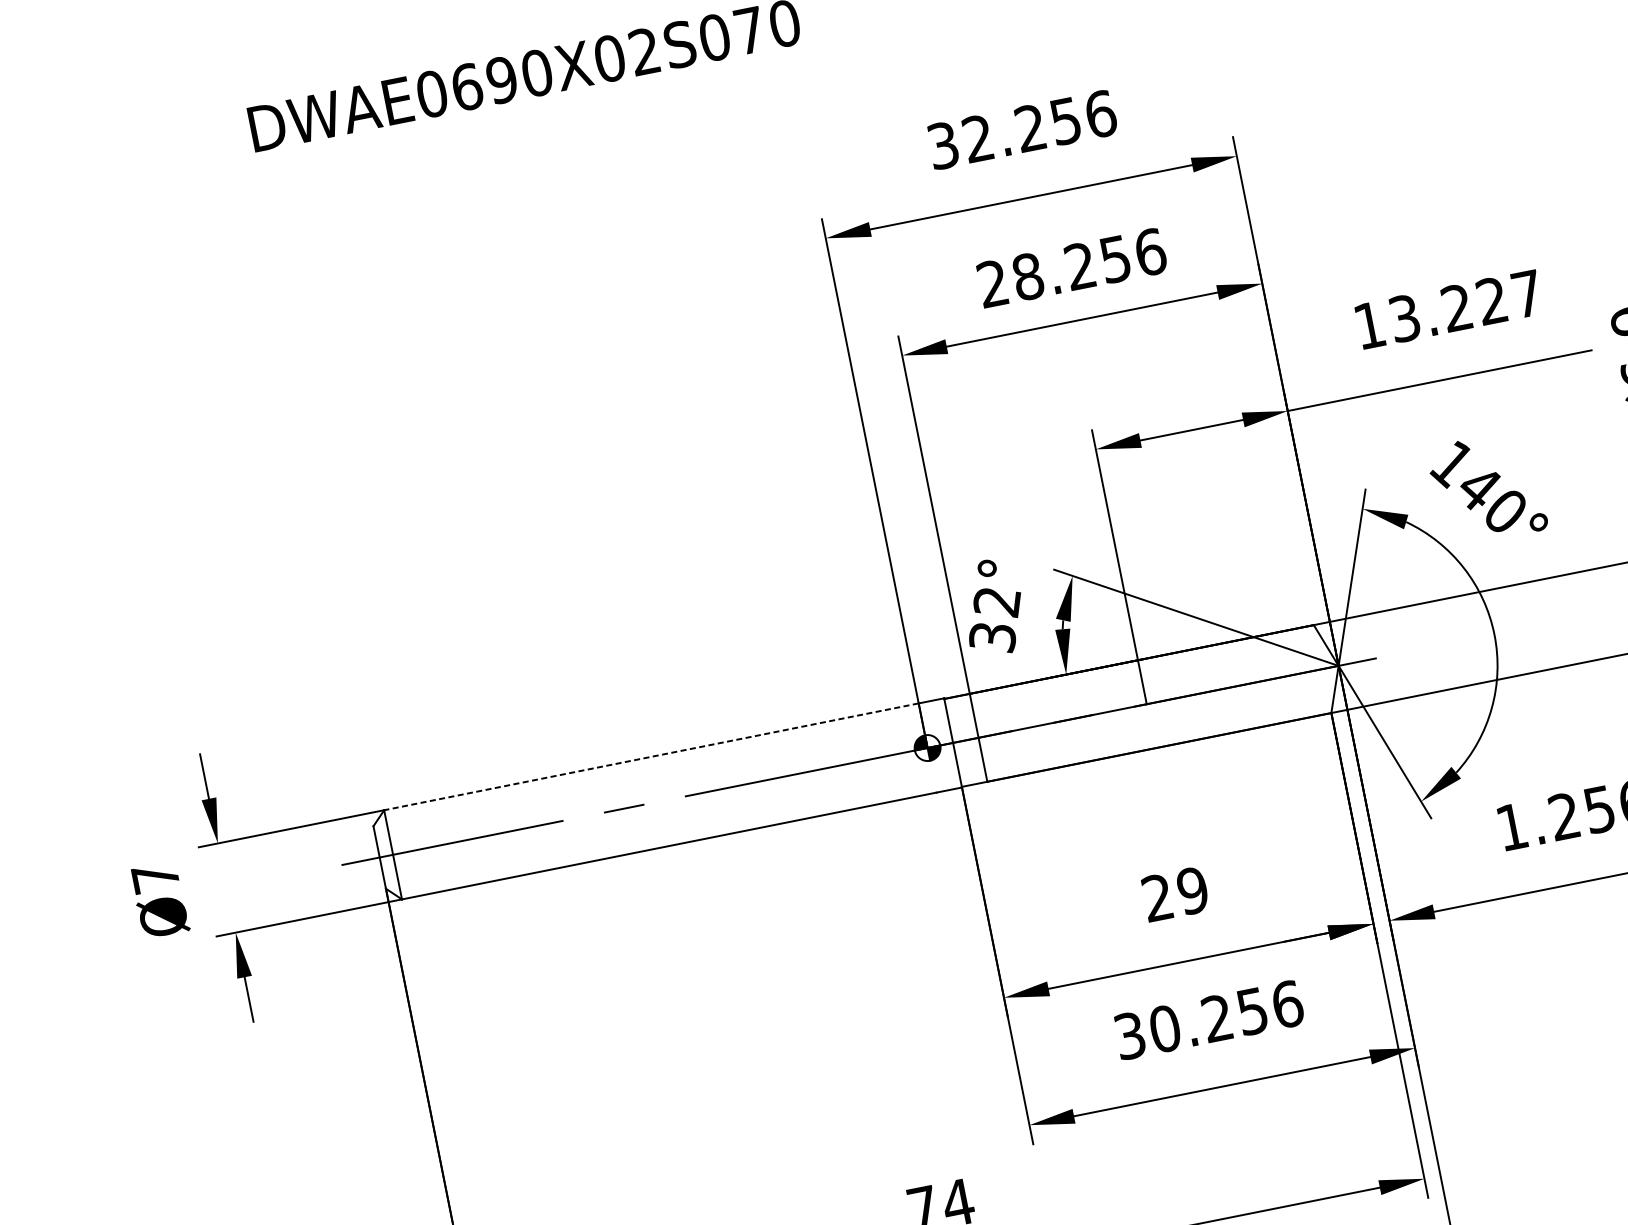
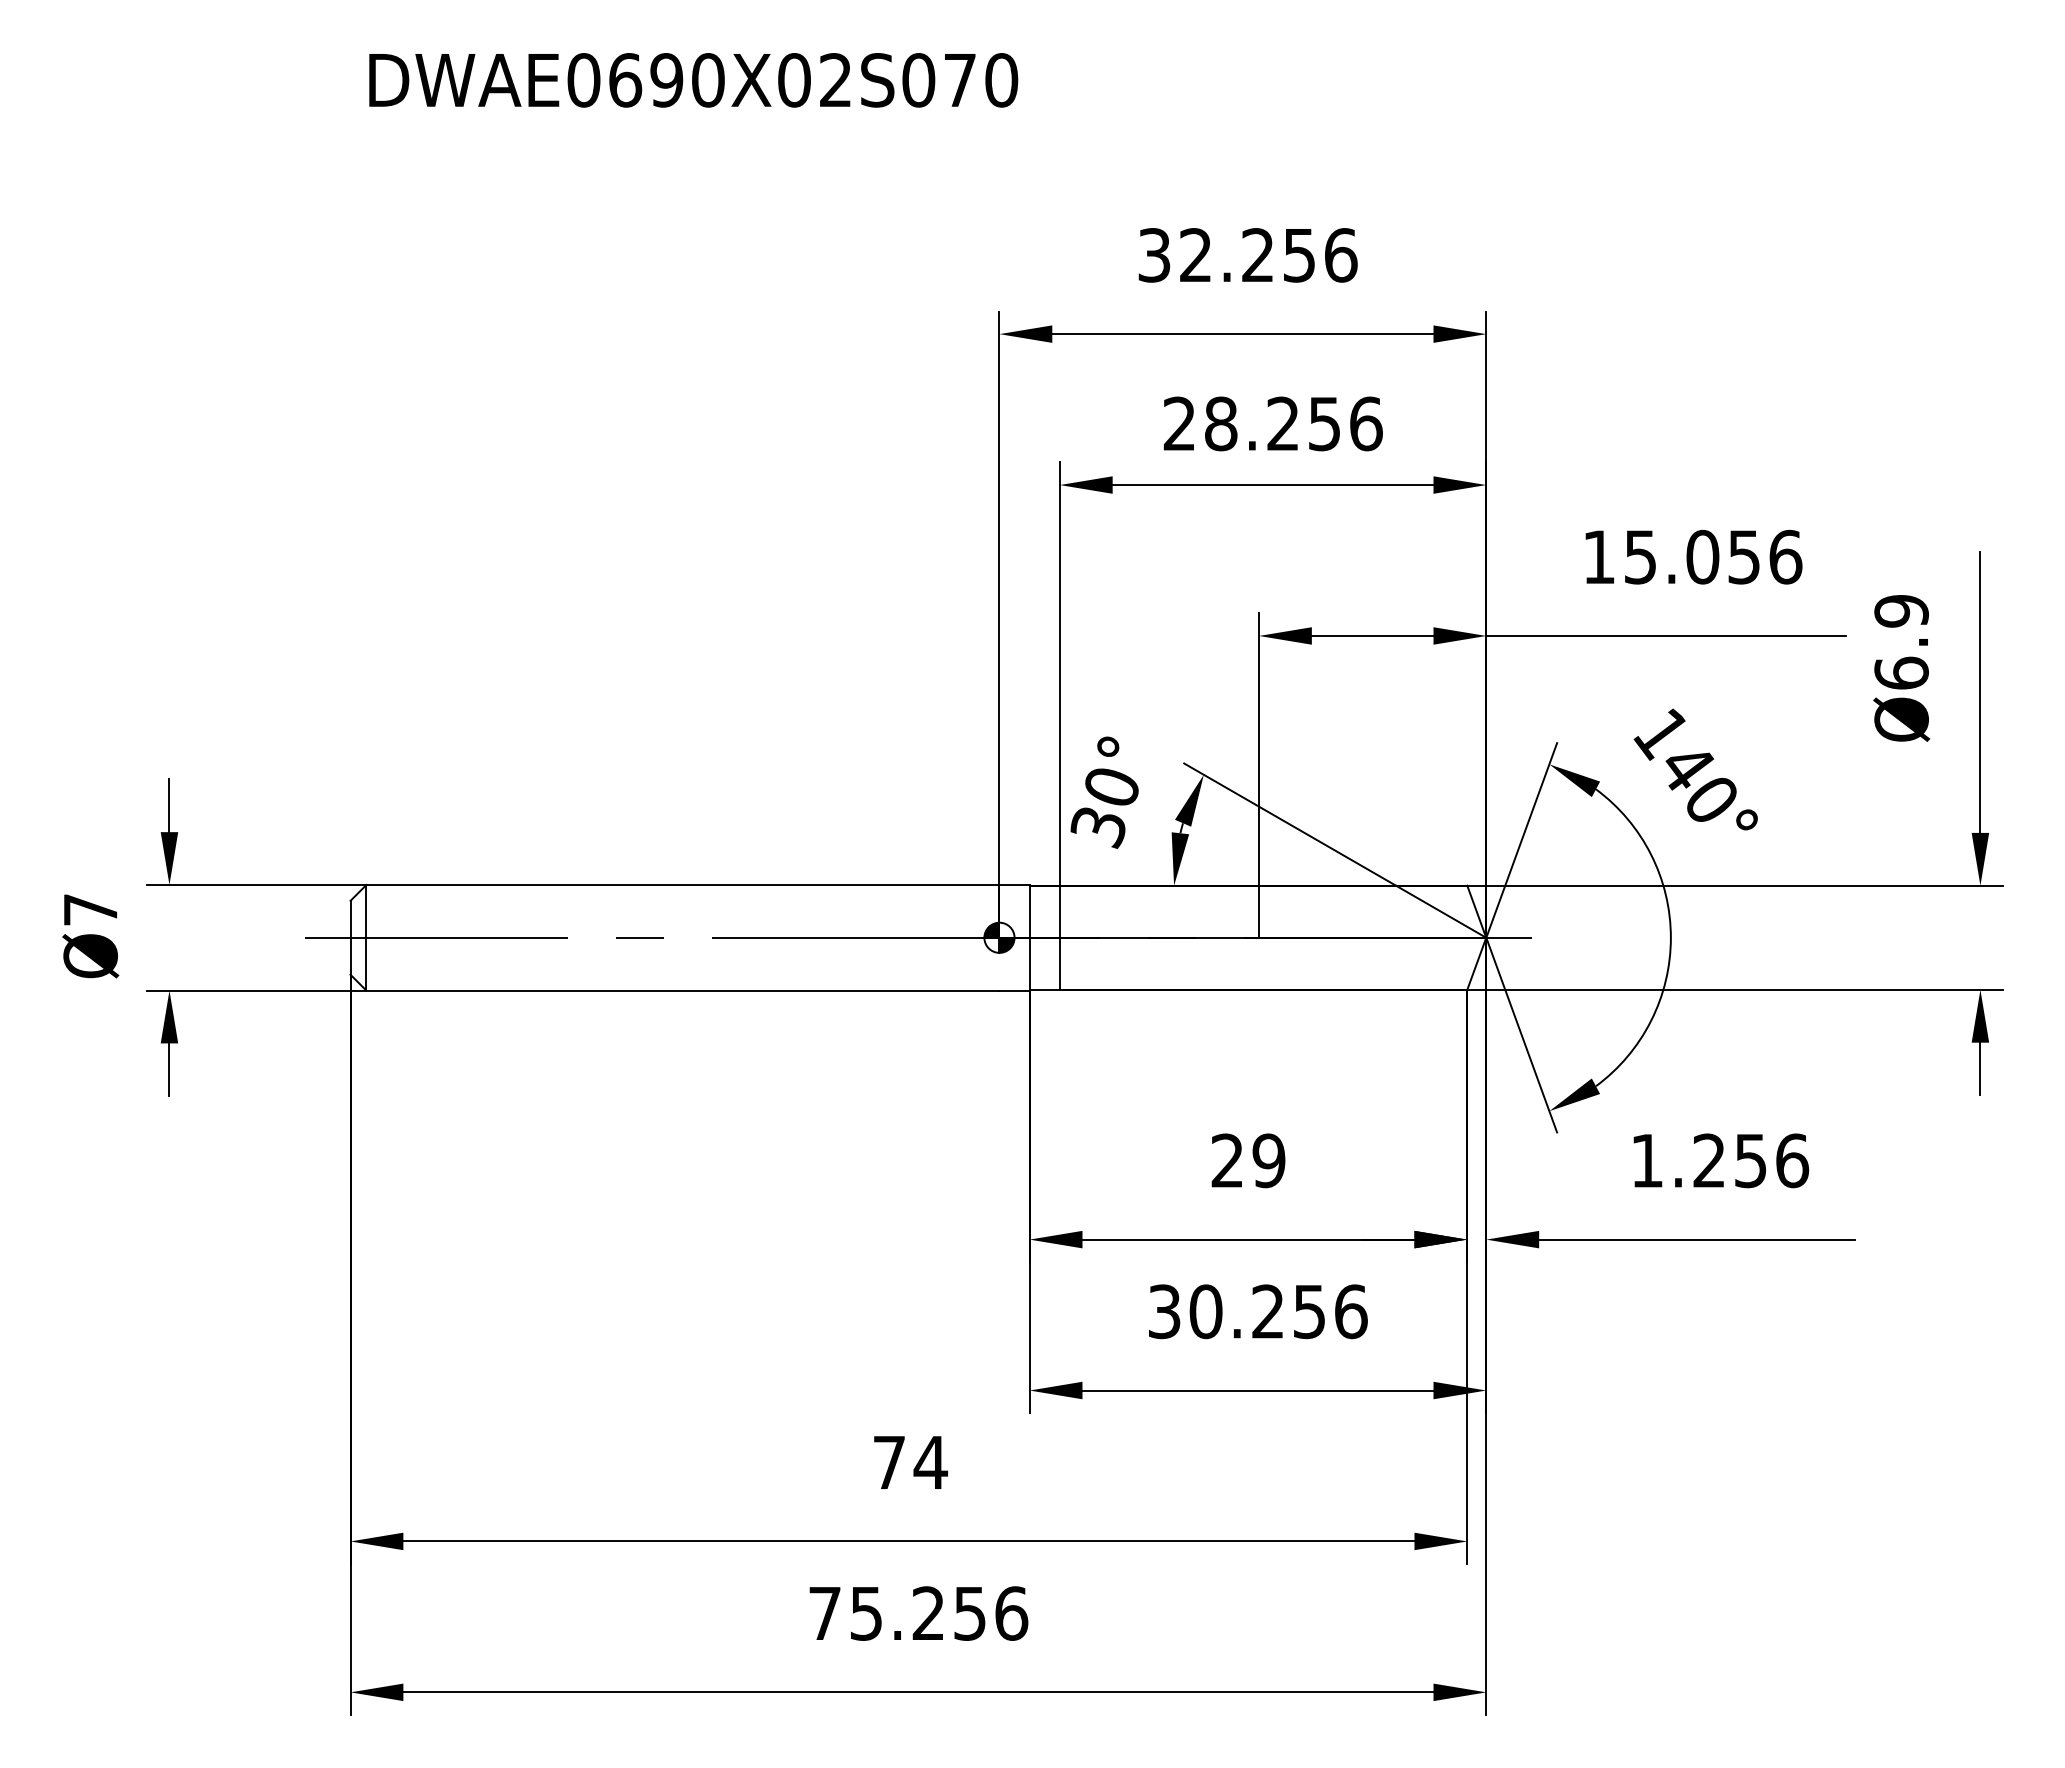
text: (1466, 305) -> (1713, 556), 13.227 -> 15.056
text: (998, 603) -> (1112, 789), 32° -> 30°
line: (650, 756) -> (682, 884), dashed -> solid

